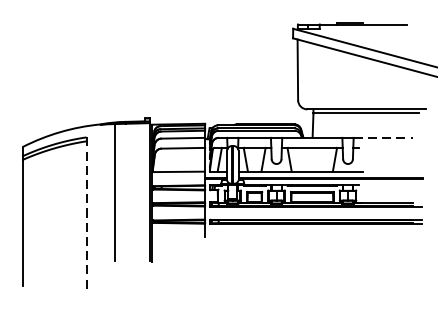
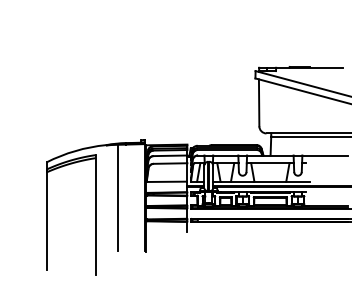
line: (383, 137) -> (325, 155), dashed -> solid
line: (86, 215) -> (95, 215), dashed -> solid

